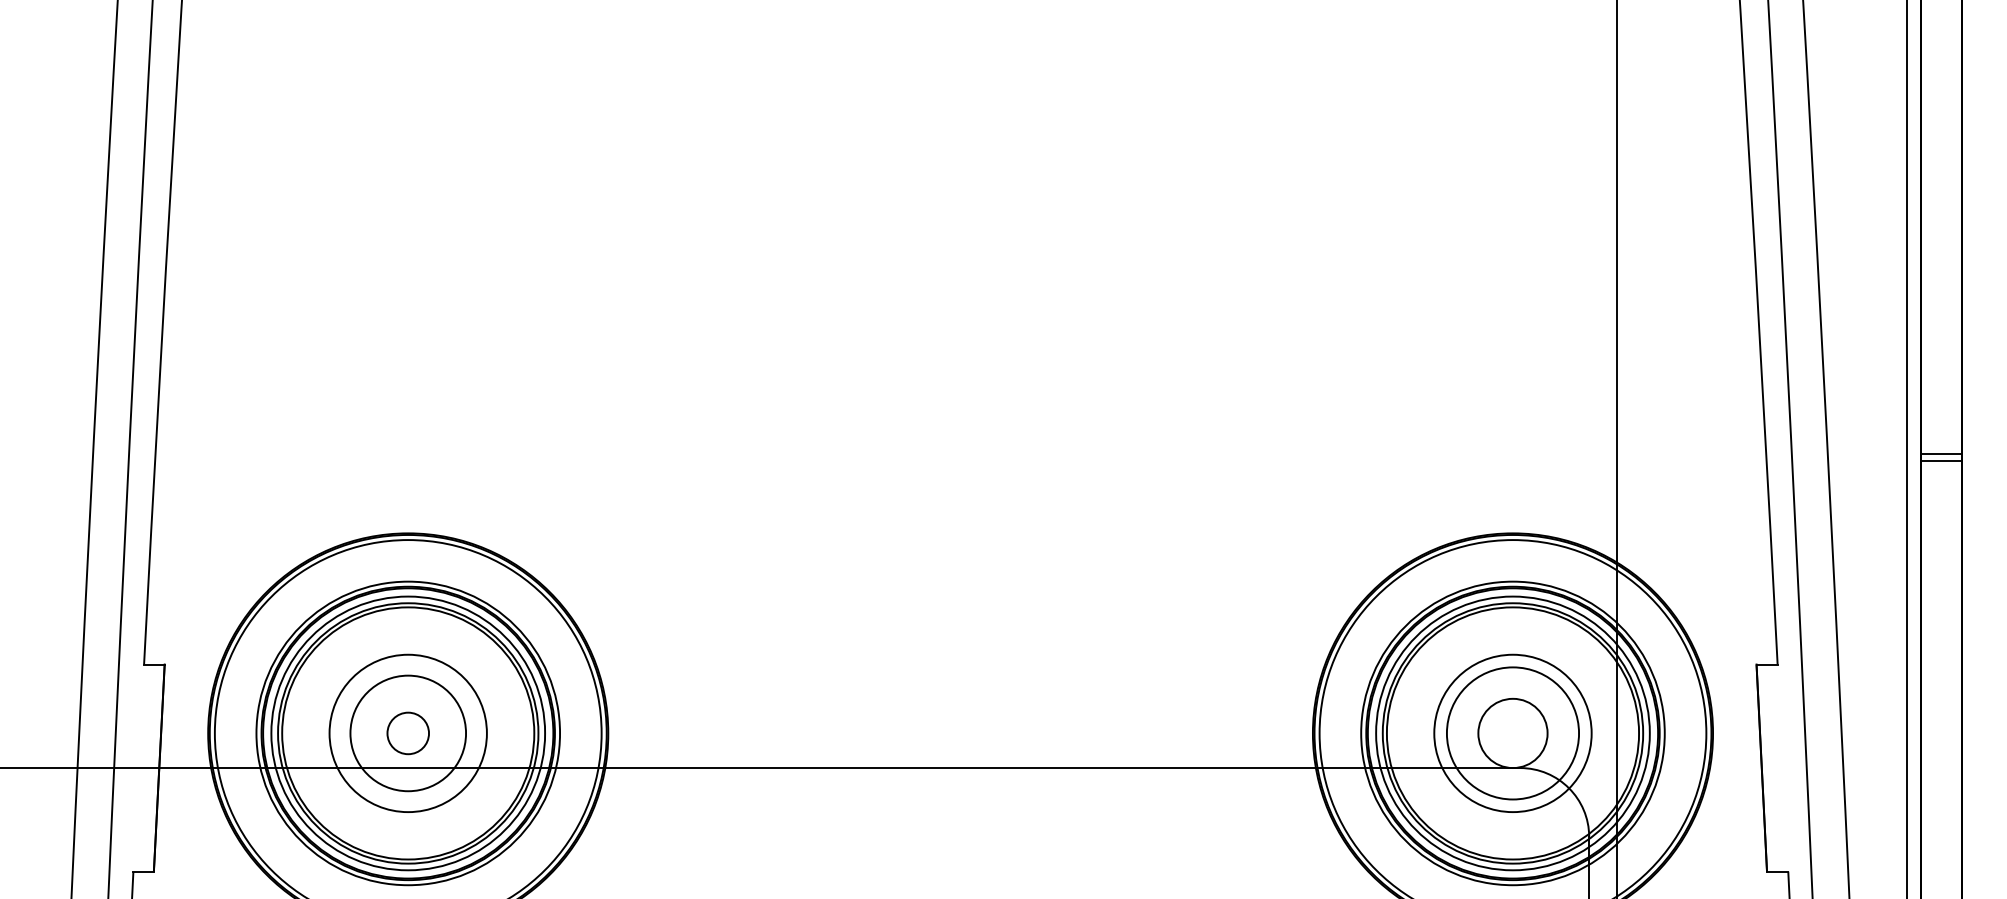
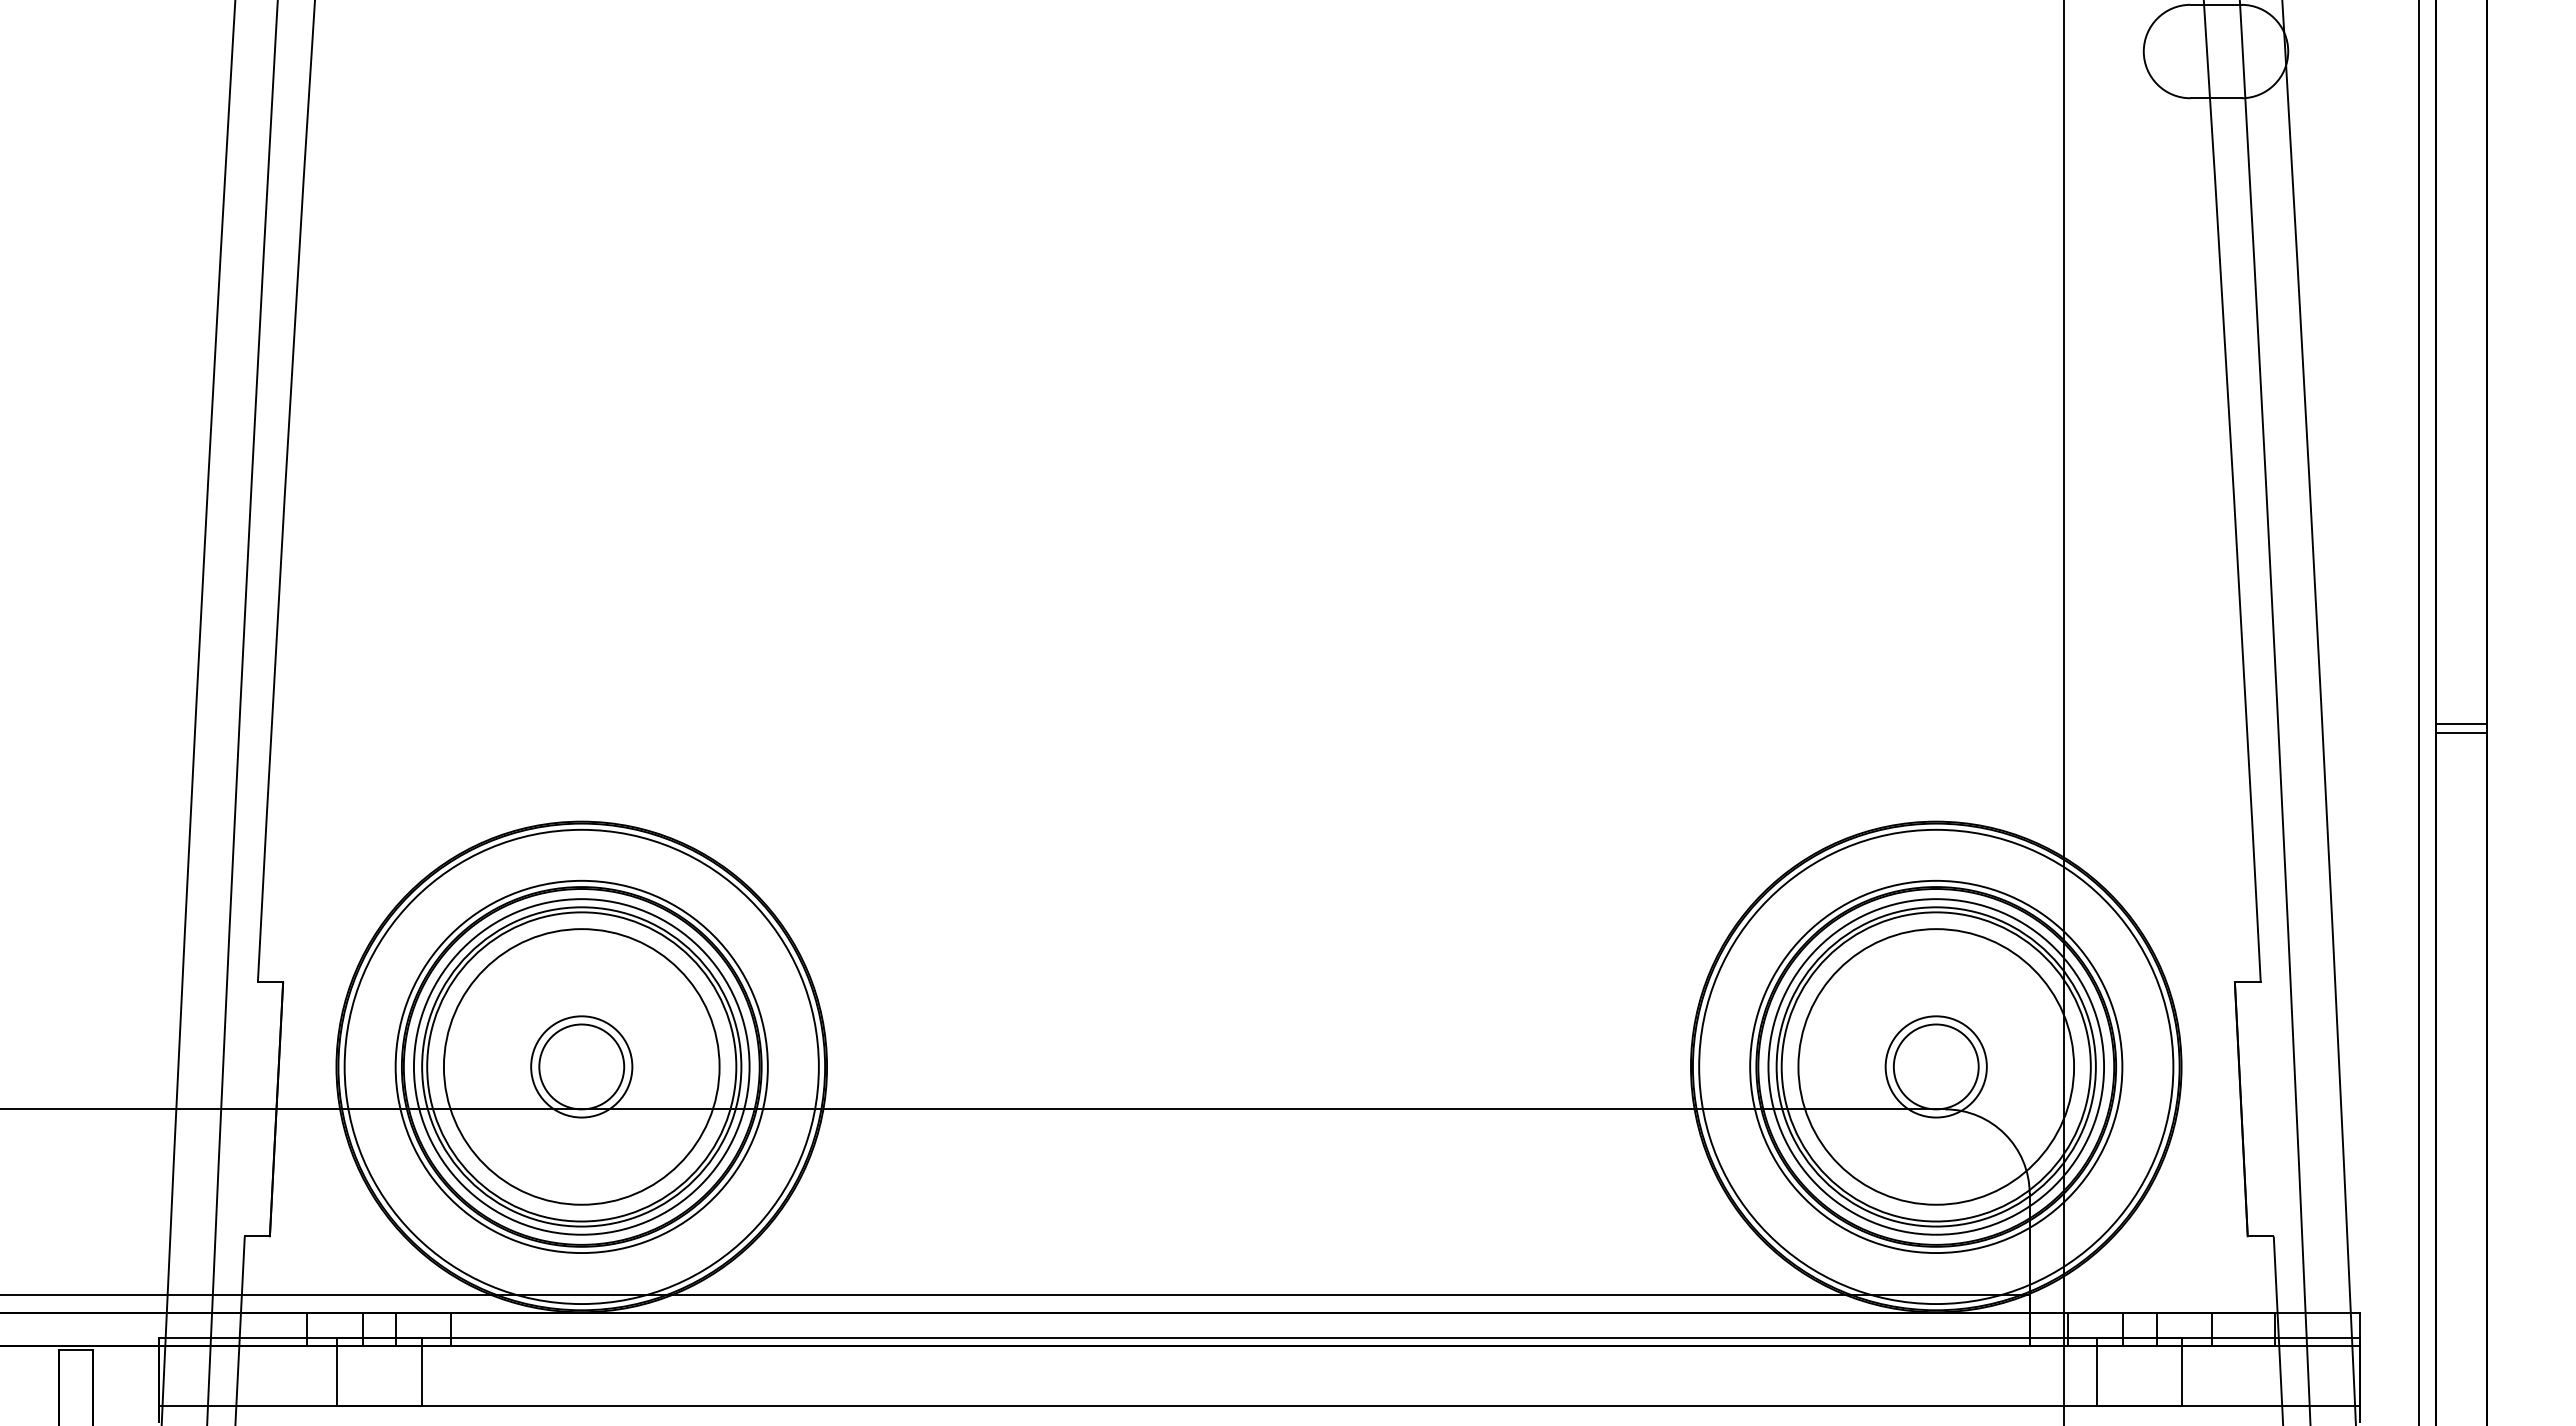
circle: (408, 733) -> (581, 1066), size x0.71
circle: (408, 733) -> (581, 1066), size x1.43
circle: (408, 733) -> (581, 1066), size x1.67
circle: (1512, 733) -> (1935, 1066), size x0.62
circle: (1513, 733) -> (1936, 1066), size x1.43

